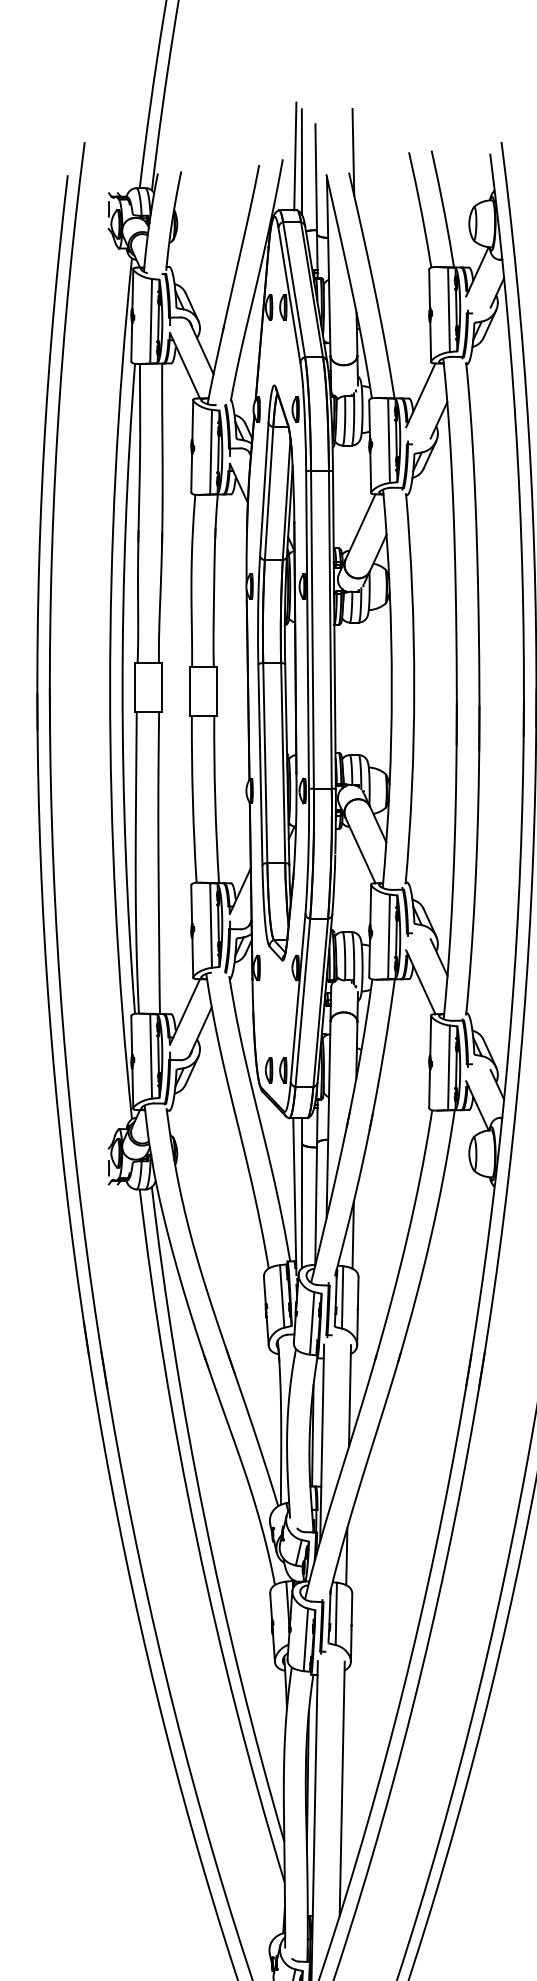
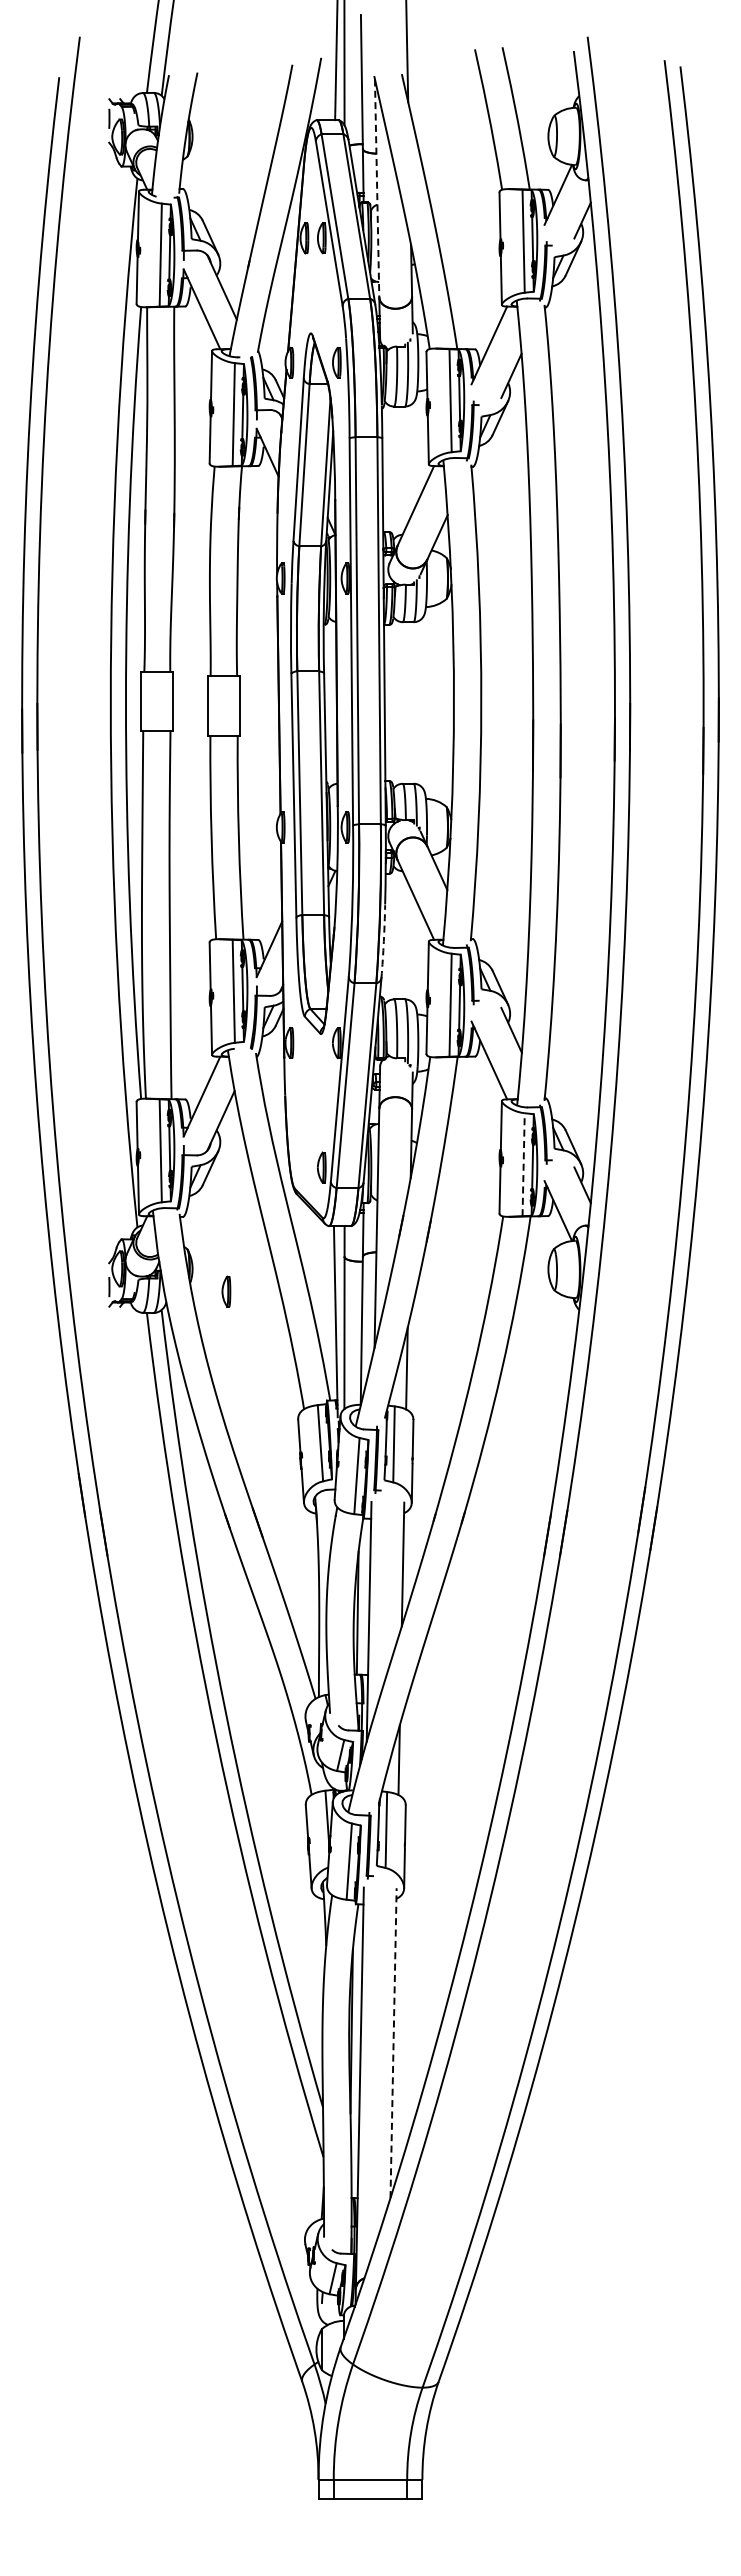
line: (329, 266) -> (377, 188), solid -> dashed
arc: (333, 884) -> (383, 941), solid -> dashed
line: (448, 1067) -> (523, 1164), solid -> dashed
part: (269, 1070) -> (226, 1291), moved
line: (342, 1789) -> (393, 2043), solid -> dashed

